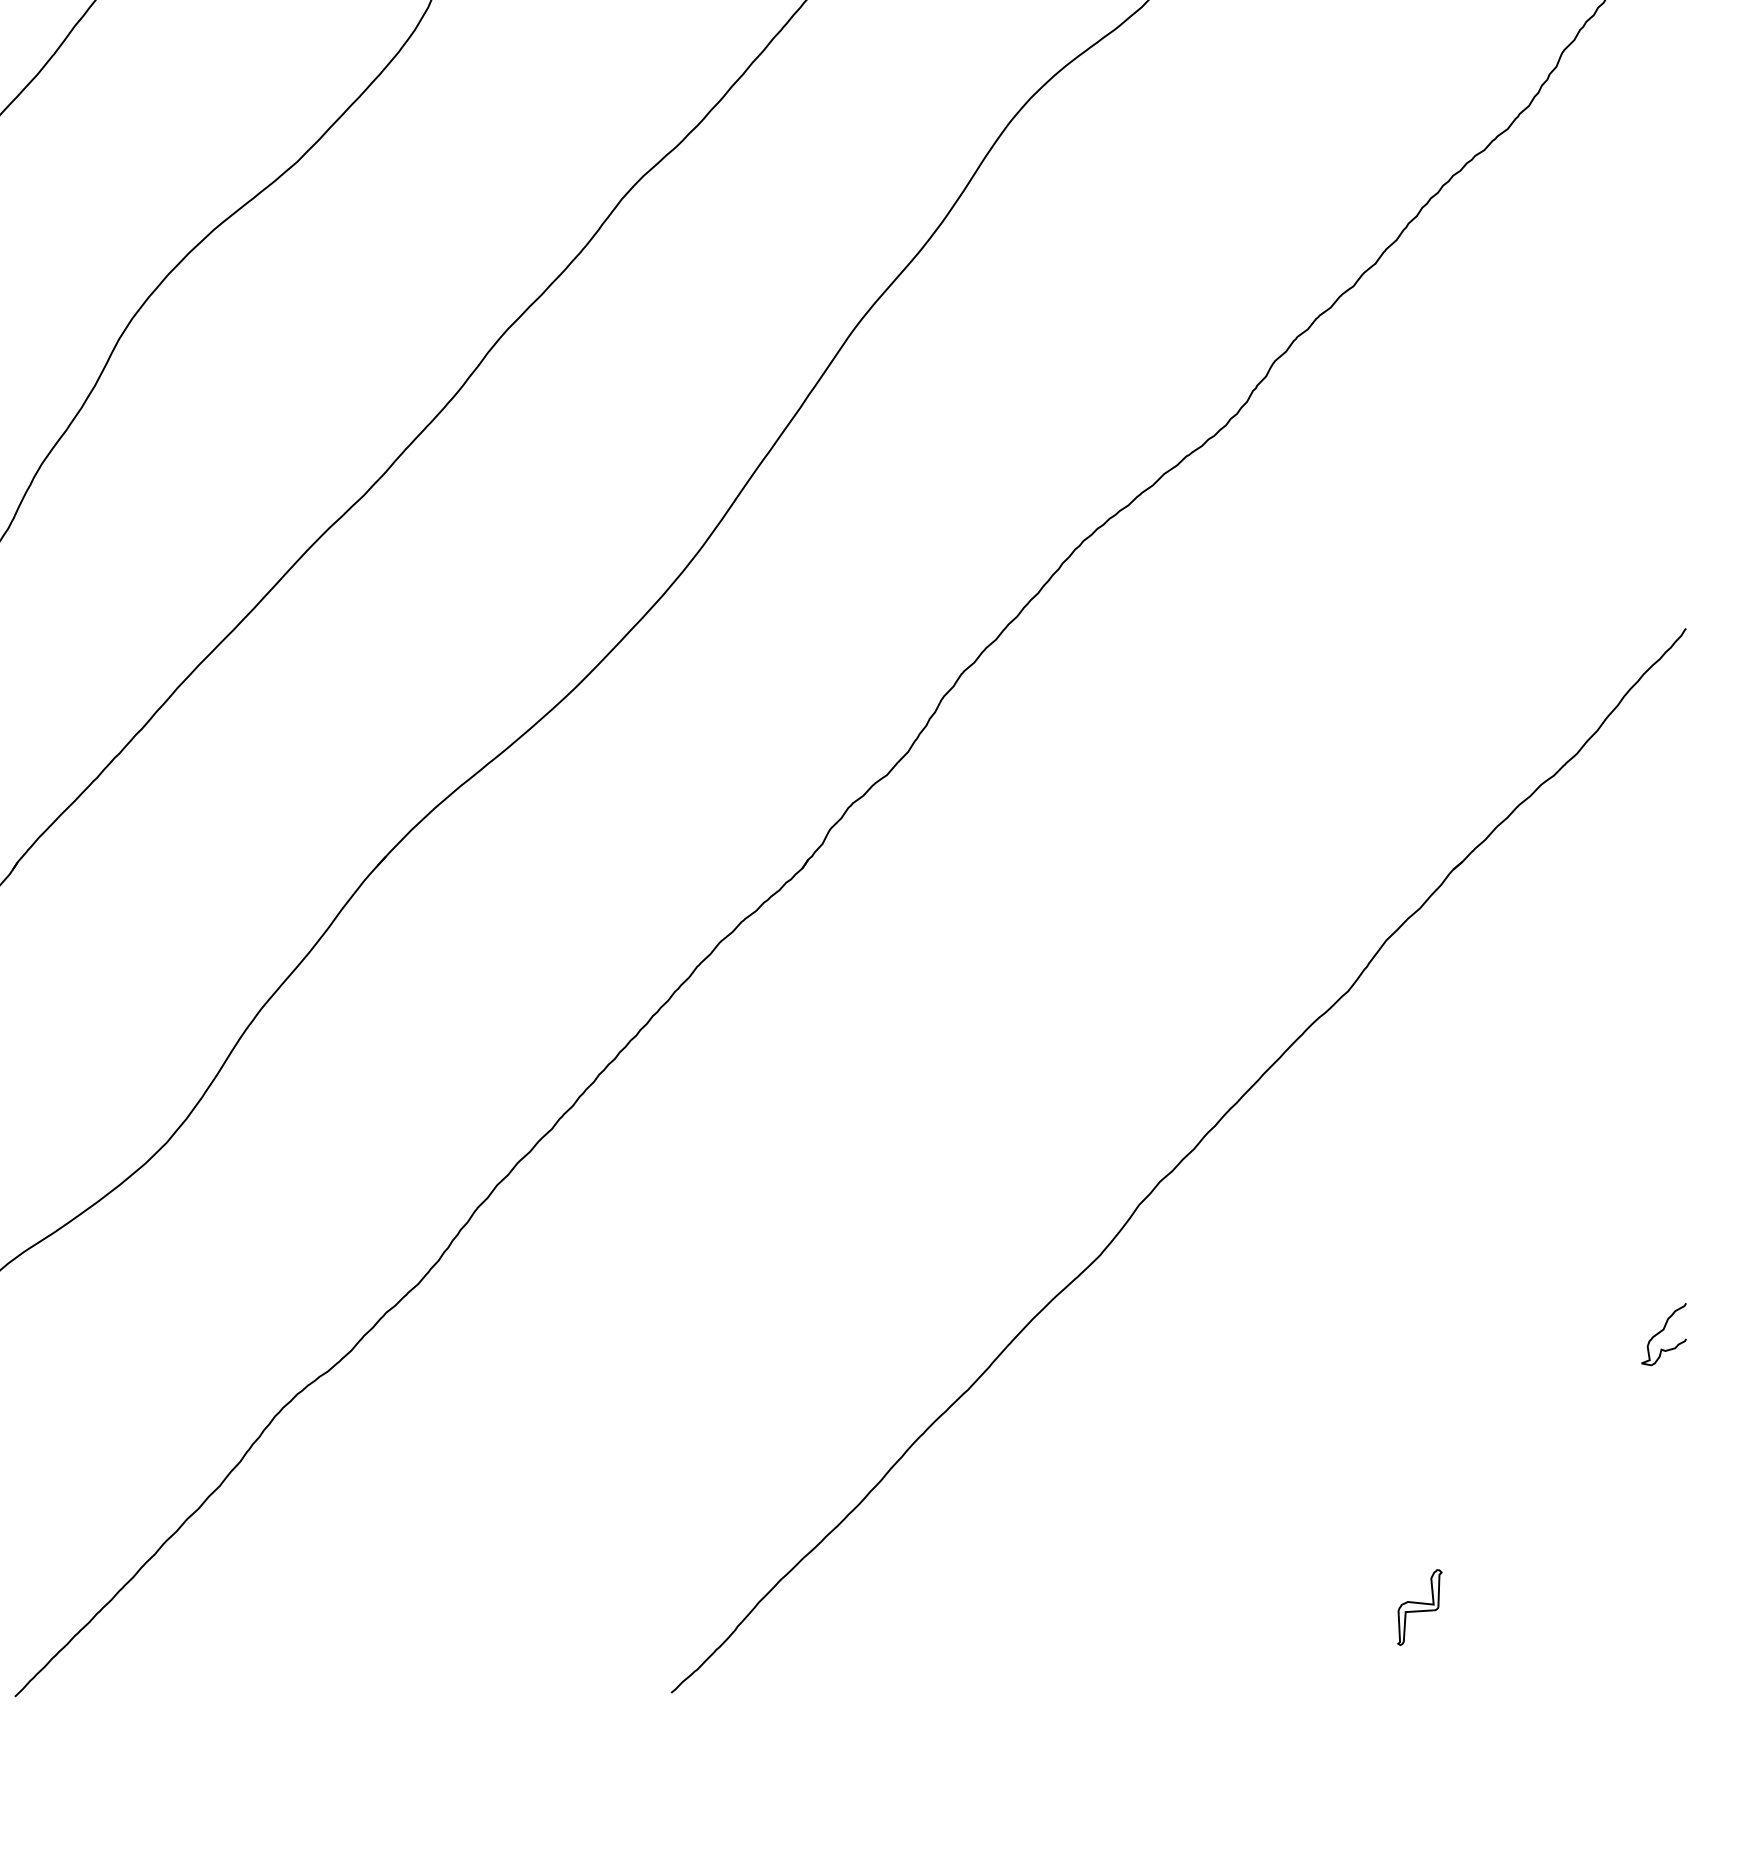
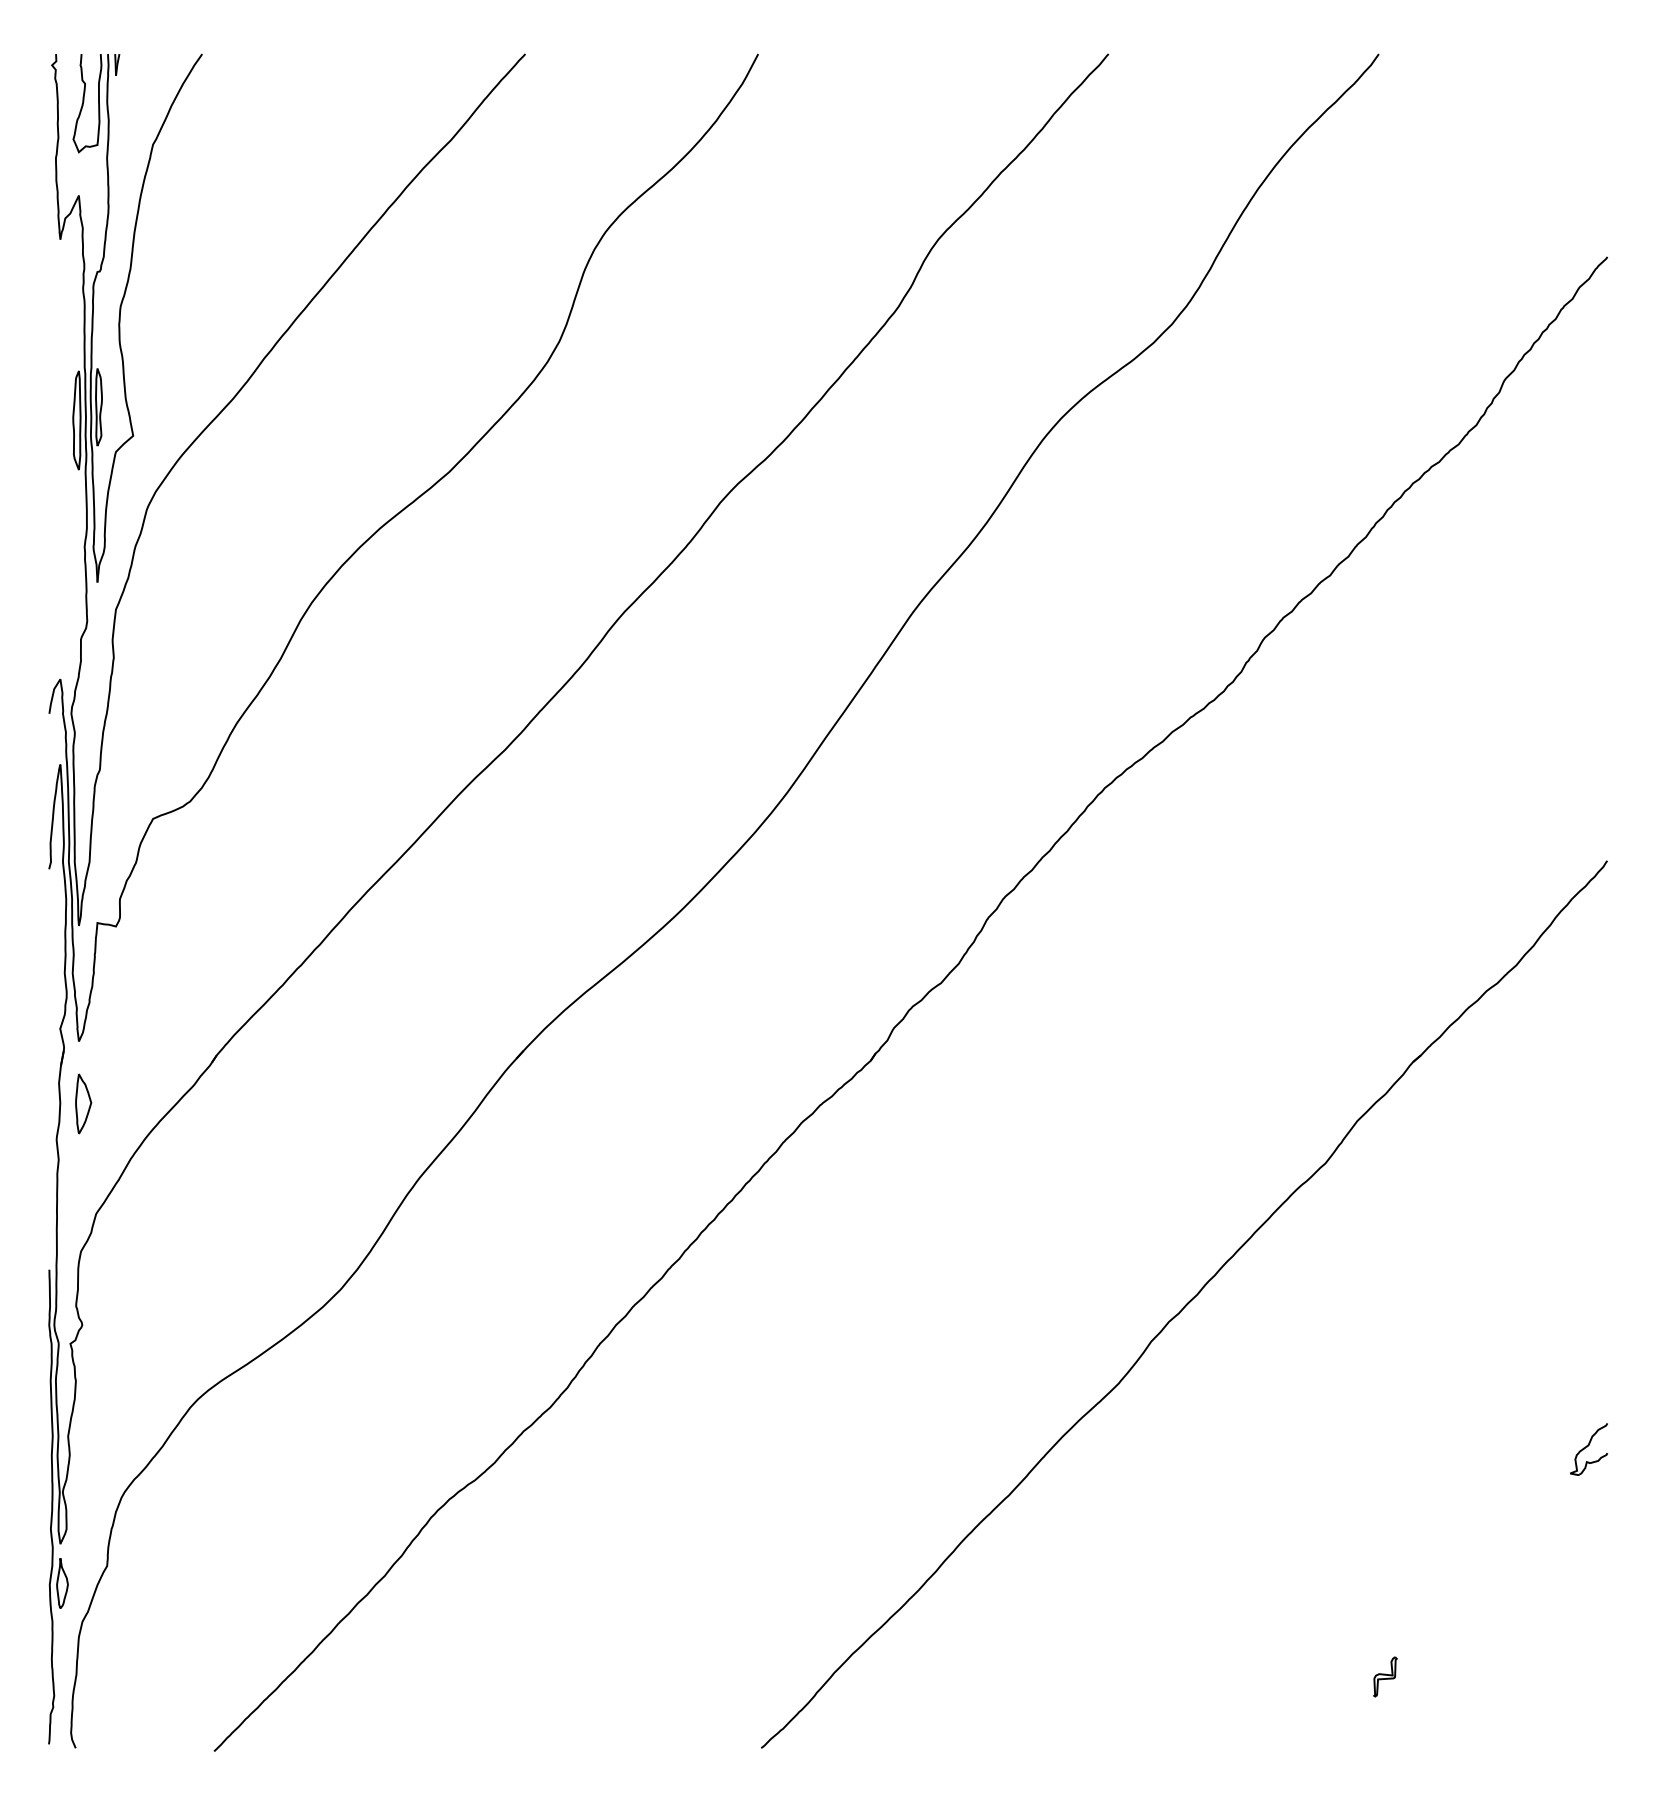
part: (1419, 1606) -> (1385, 1676), size x0.62

